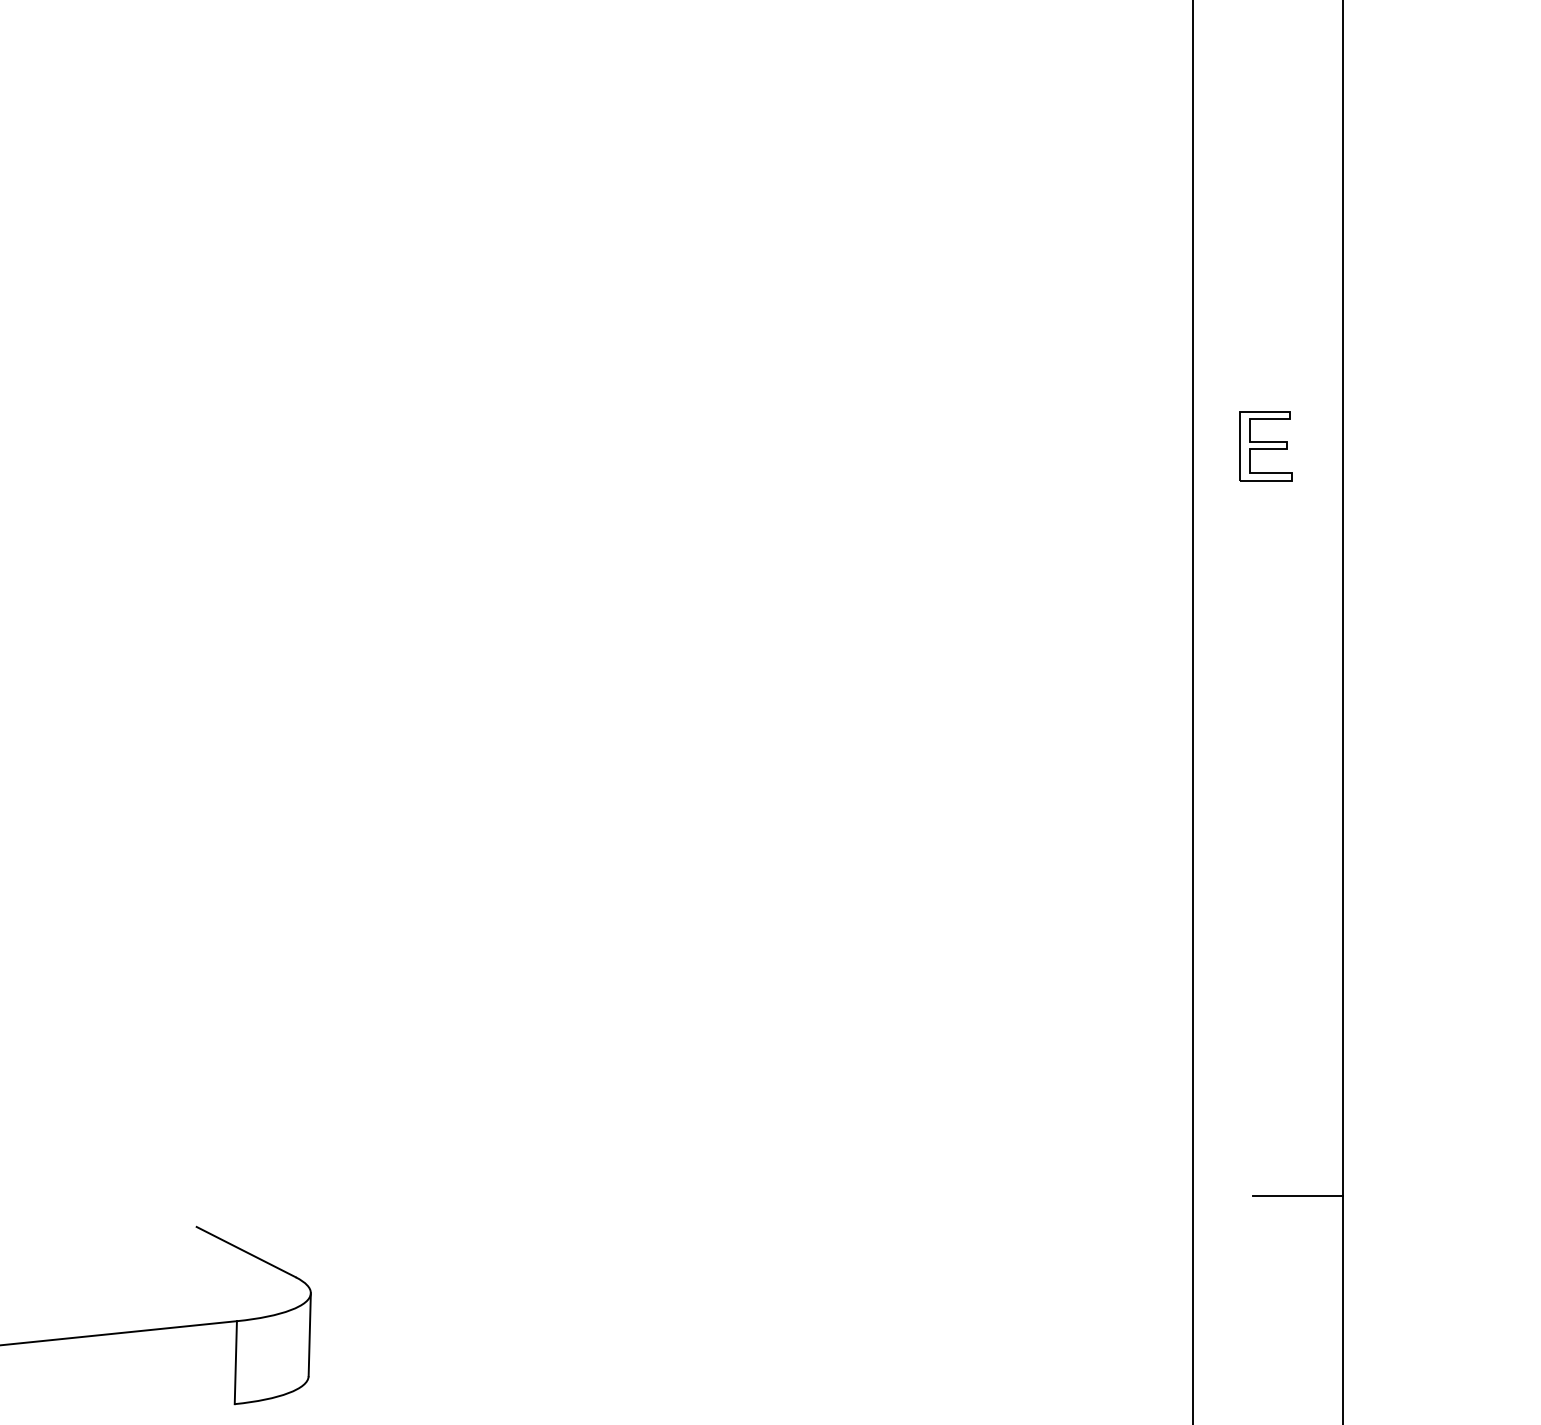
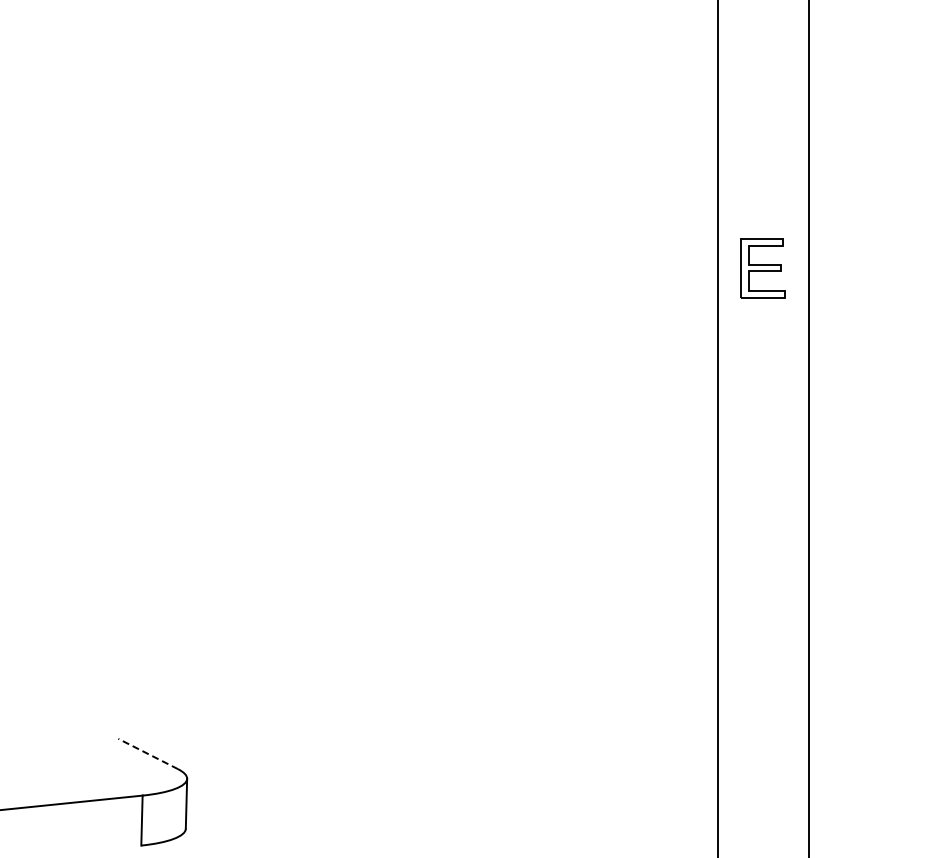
part: (1266, 446) -> (762, 268), size x1.4
line: (1297, 1196) -> (781, 720), removed
line: (245, 1251) -> (147, 753), solid -> dashed

